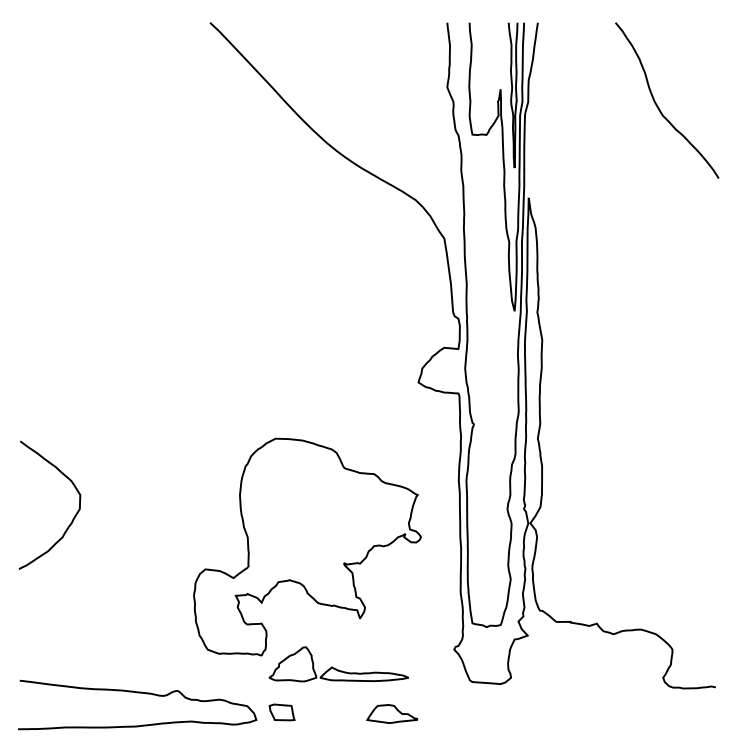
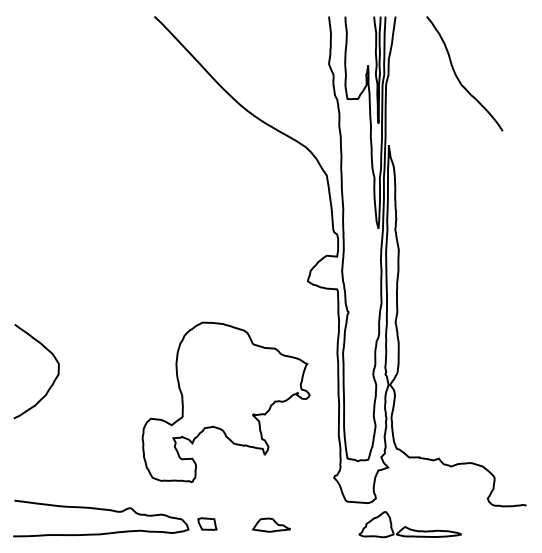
curve: (658, 105) -> (458, 77), moved
part: (337, 664) -> (409, 524), moved
part: (392, 713) -> (271, 524), moved

